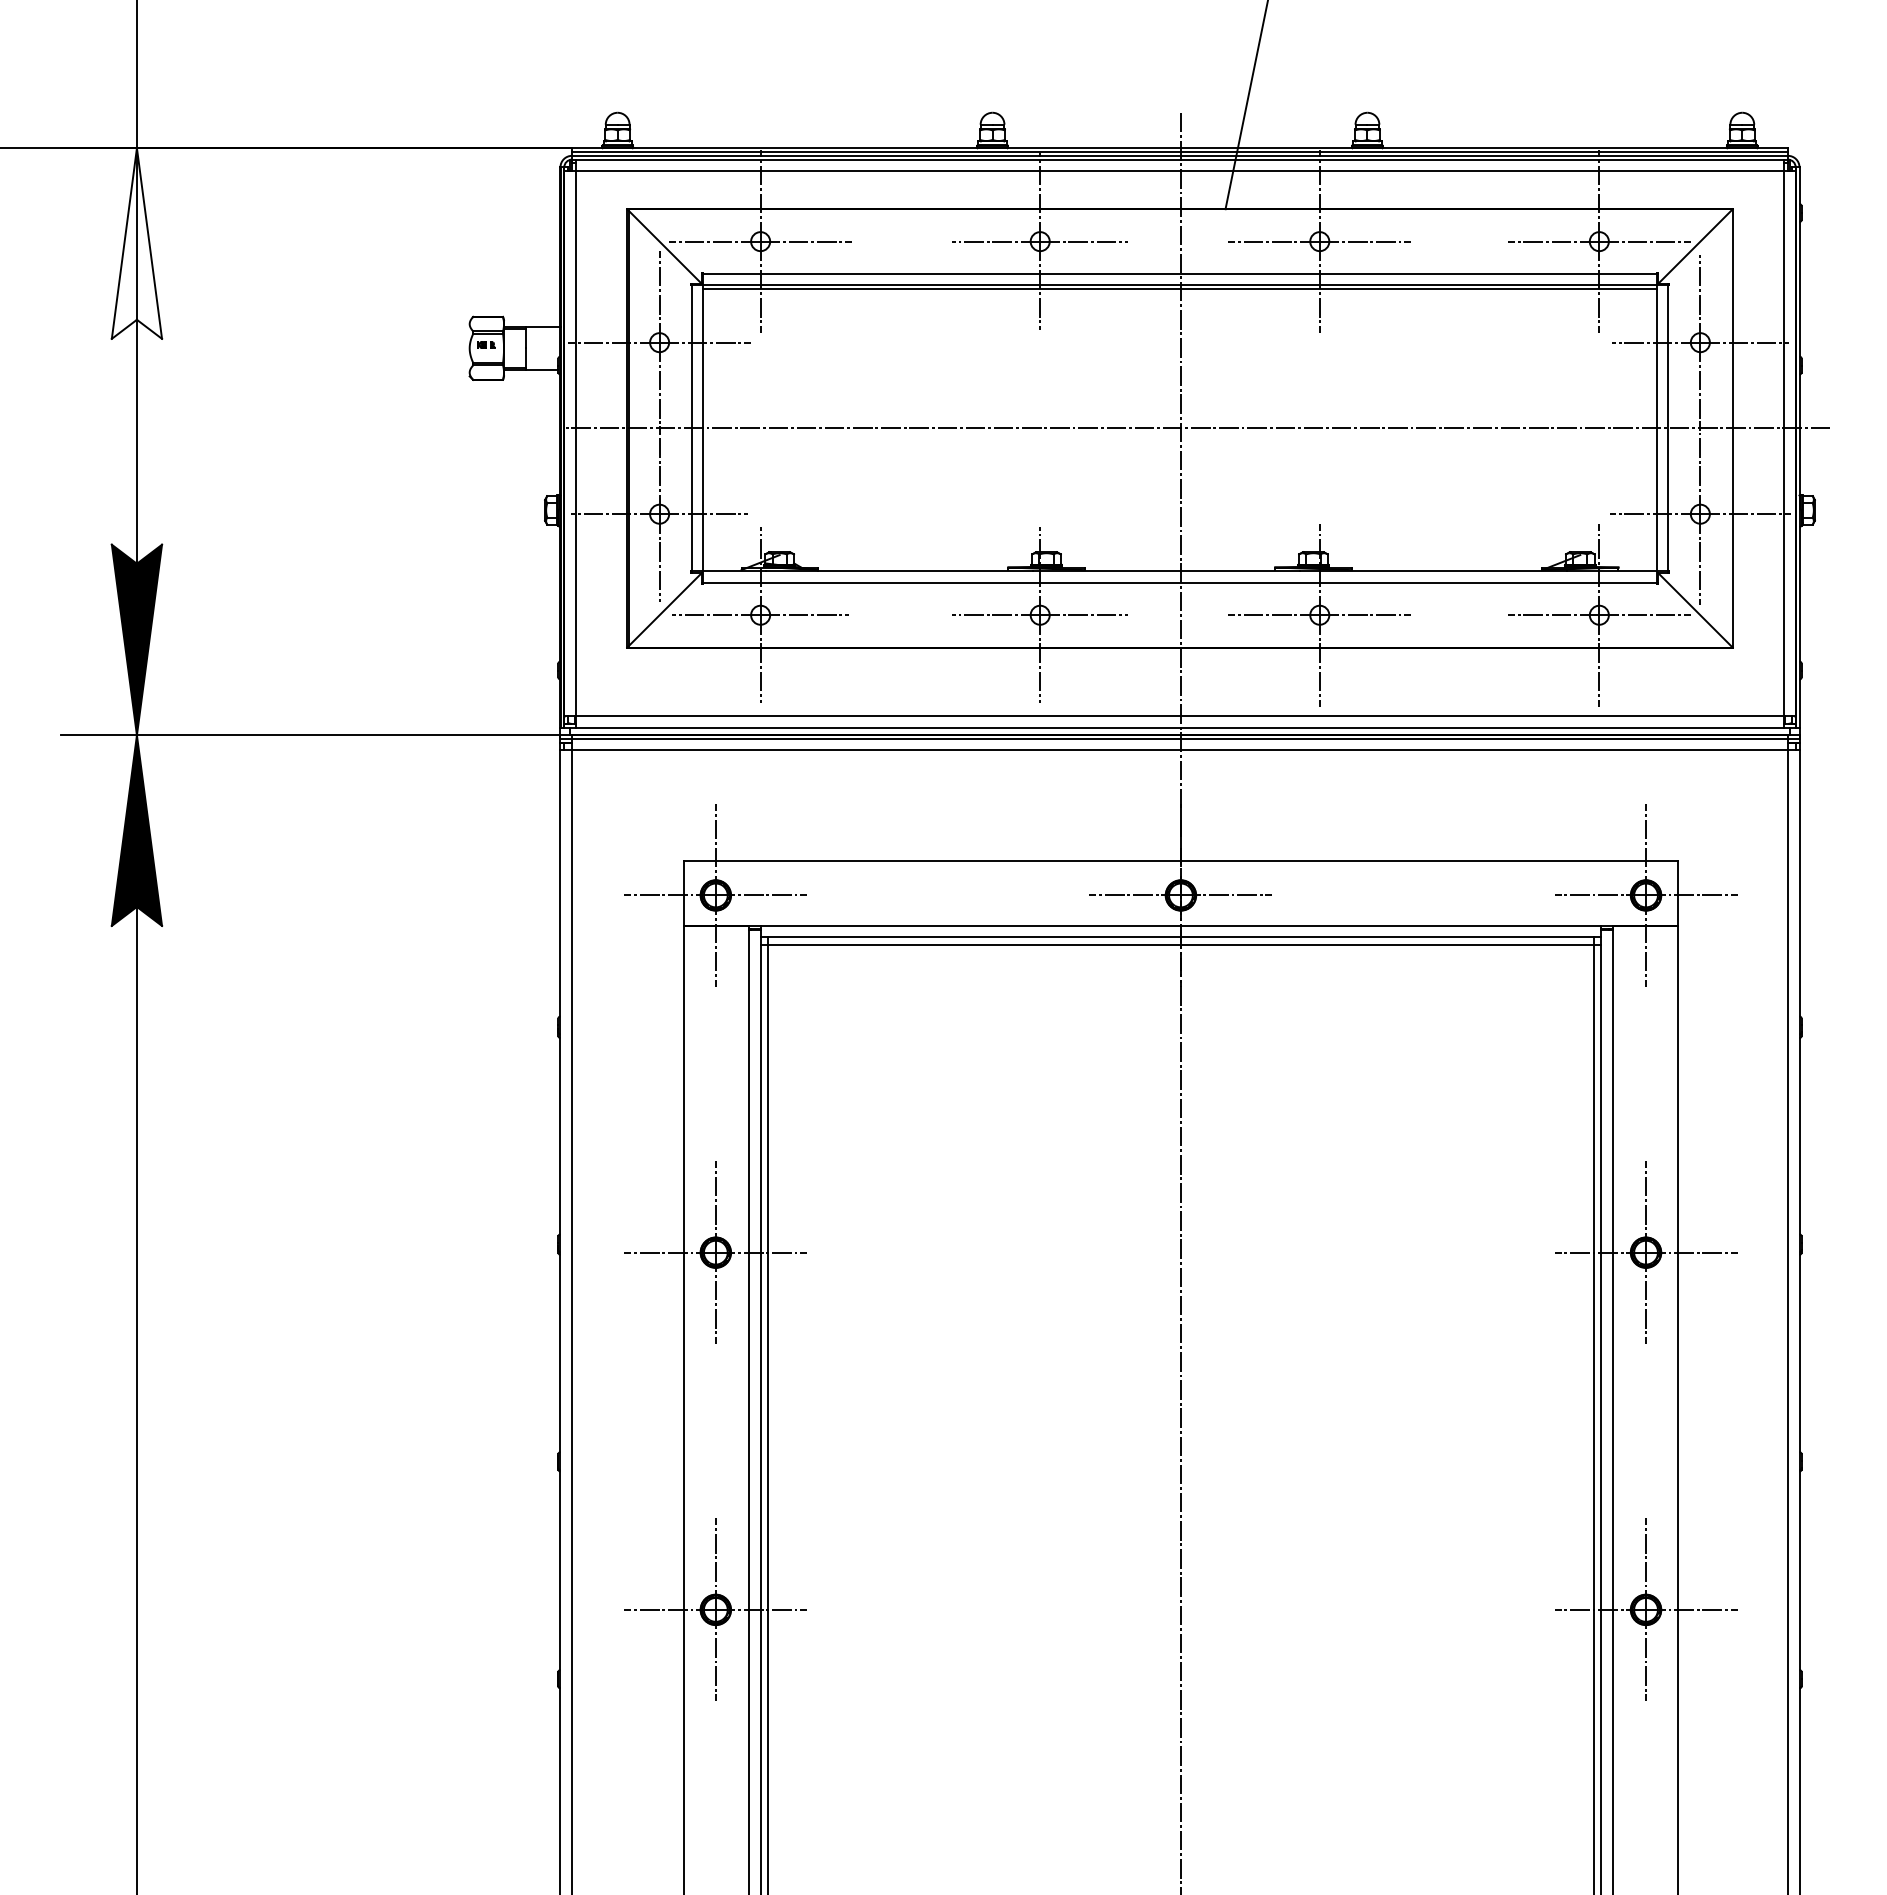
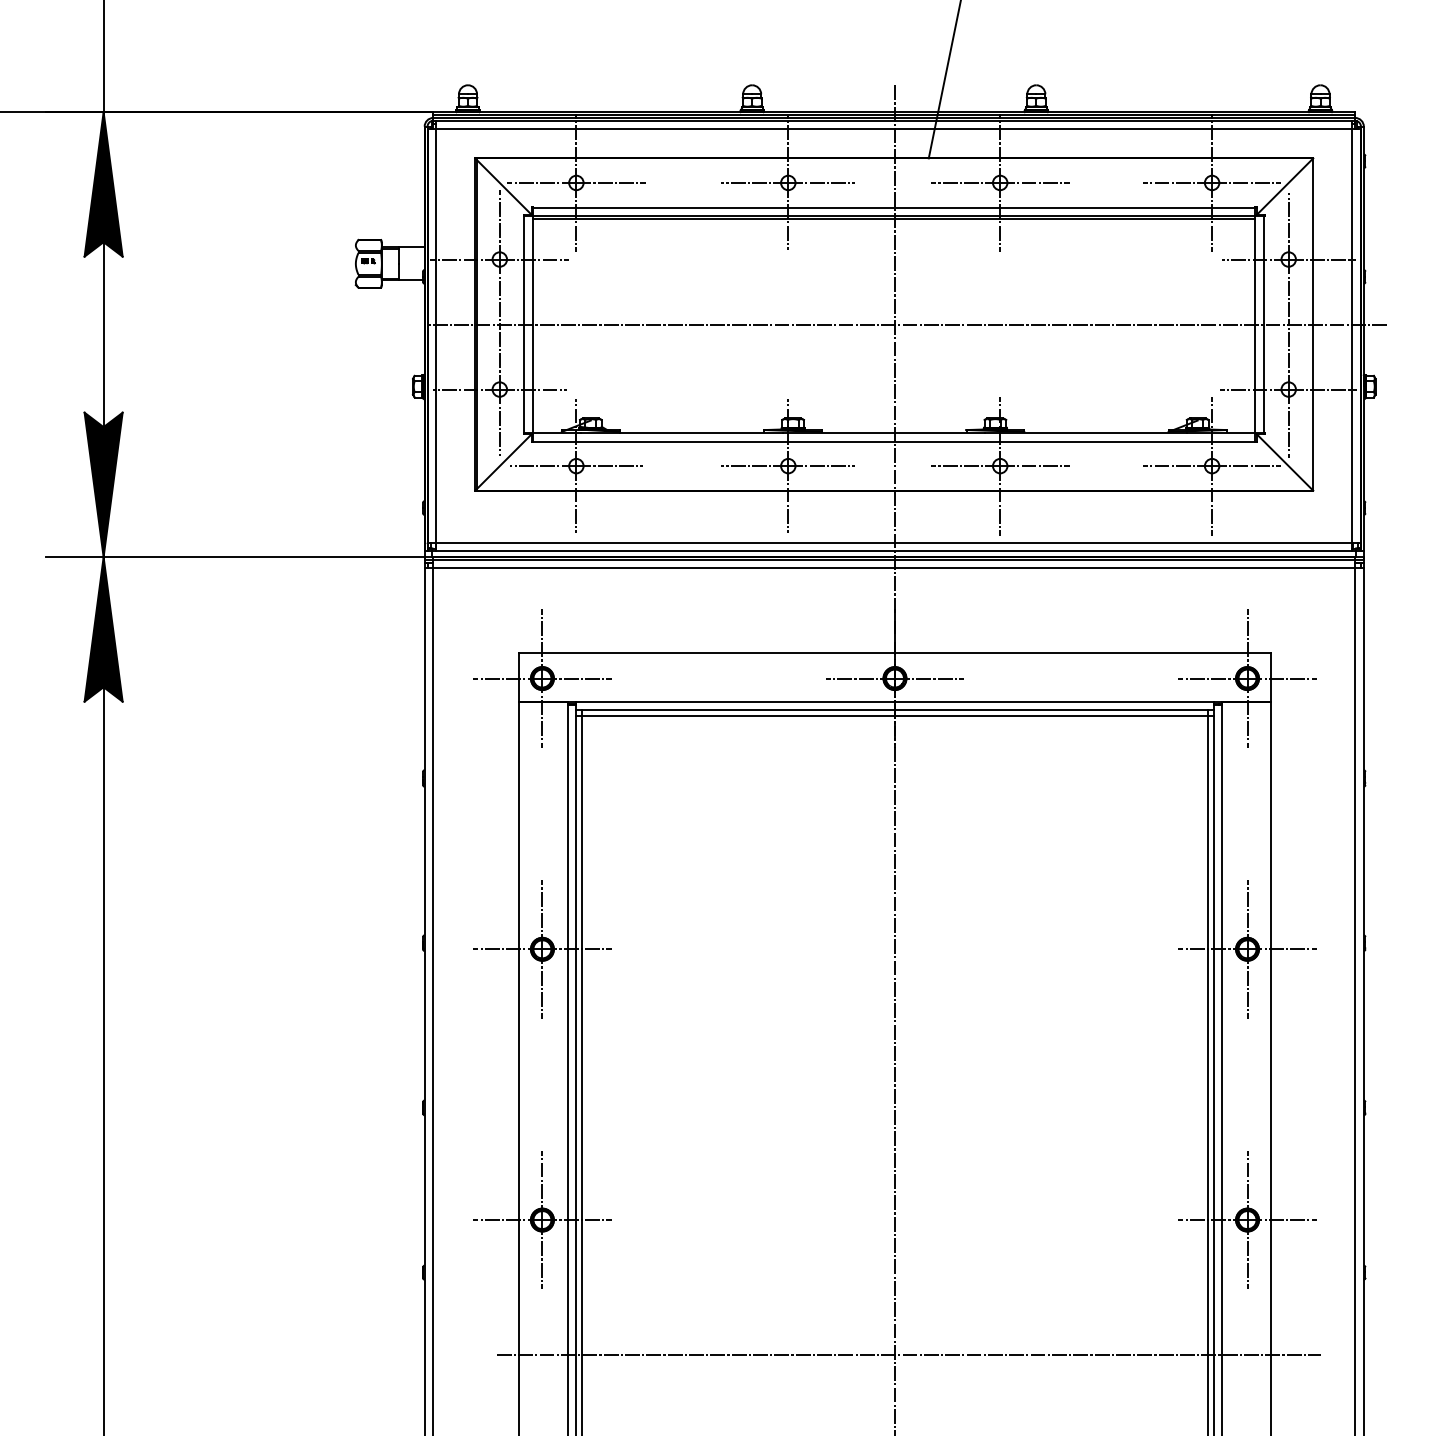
fill: (136, 243) -> (103, 184), added
line: (1198, 1787) -> (908, 1354), added

